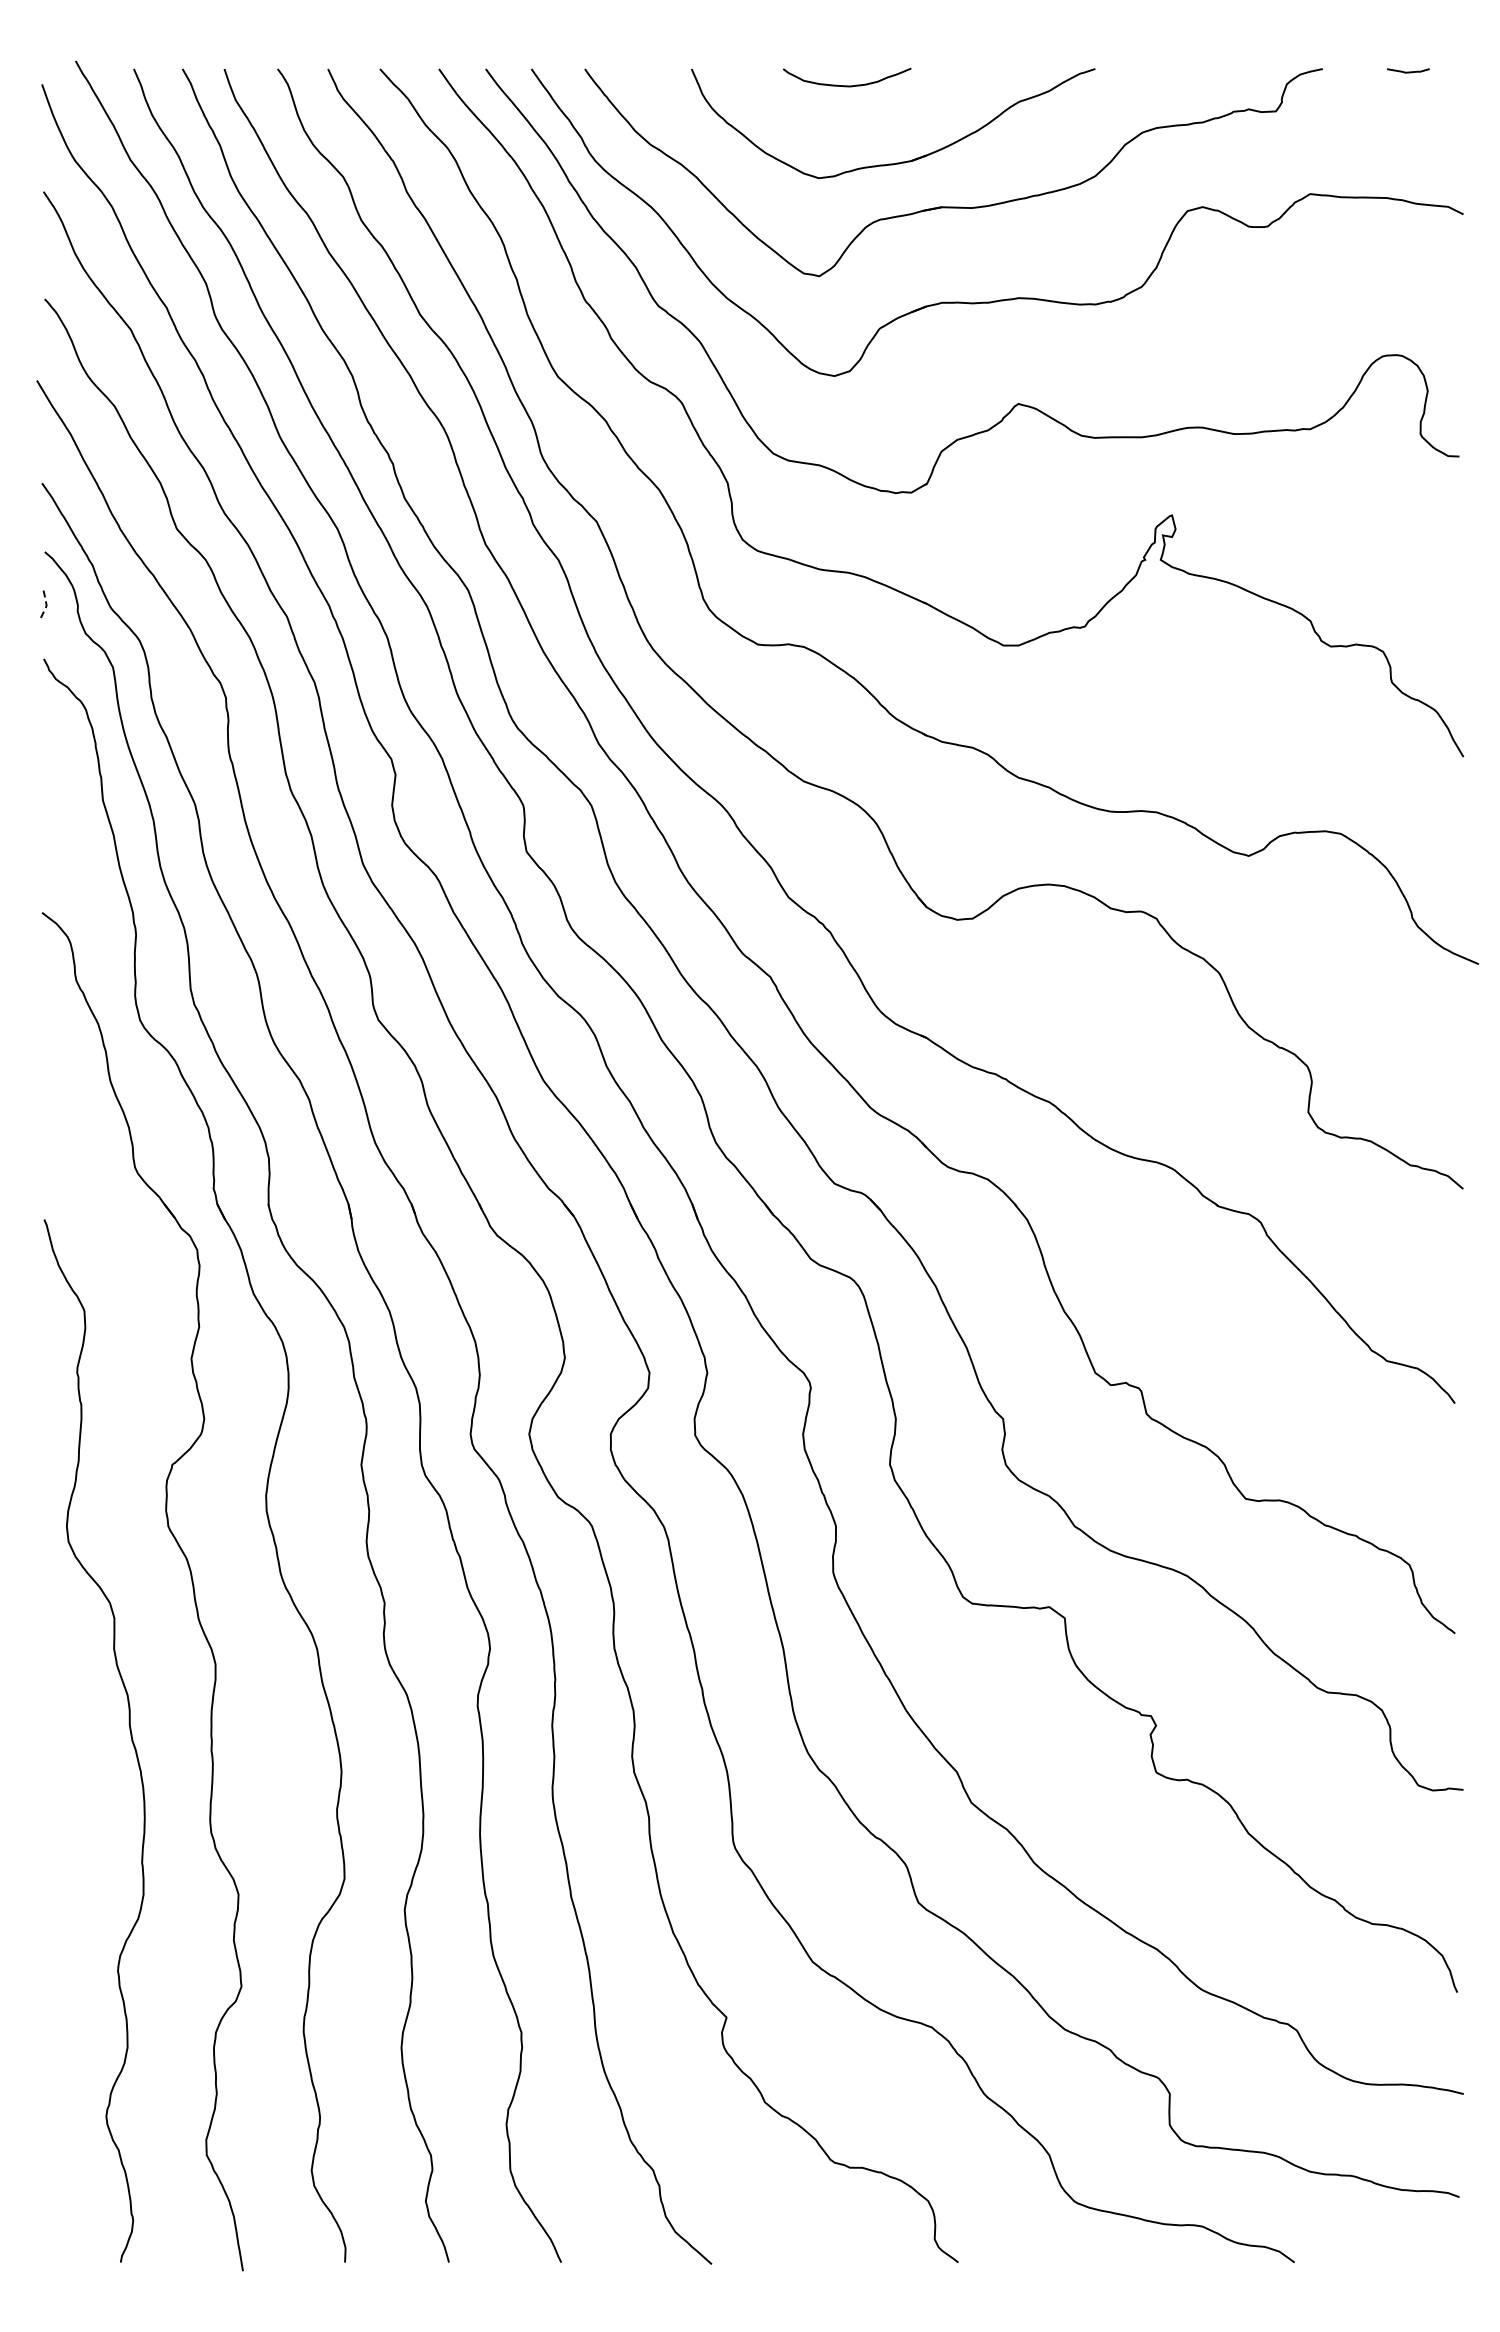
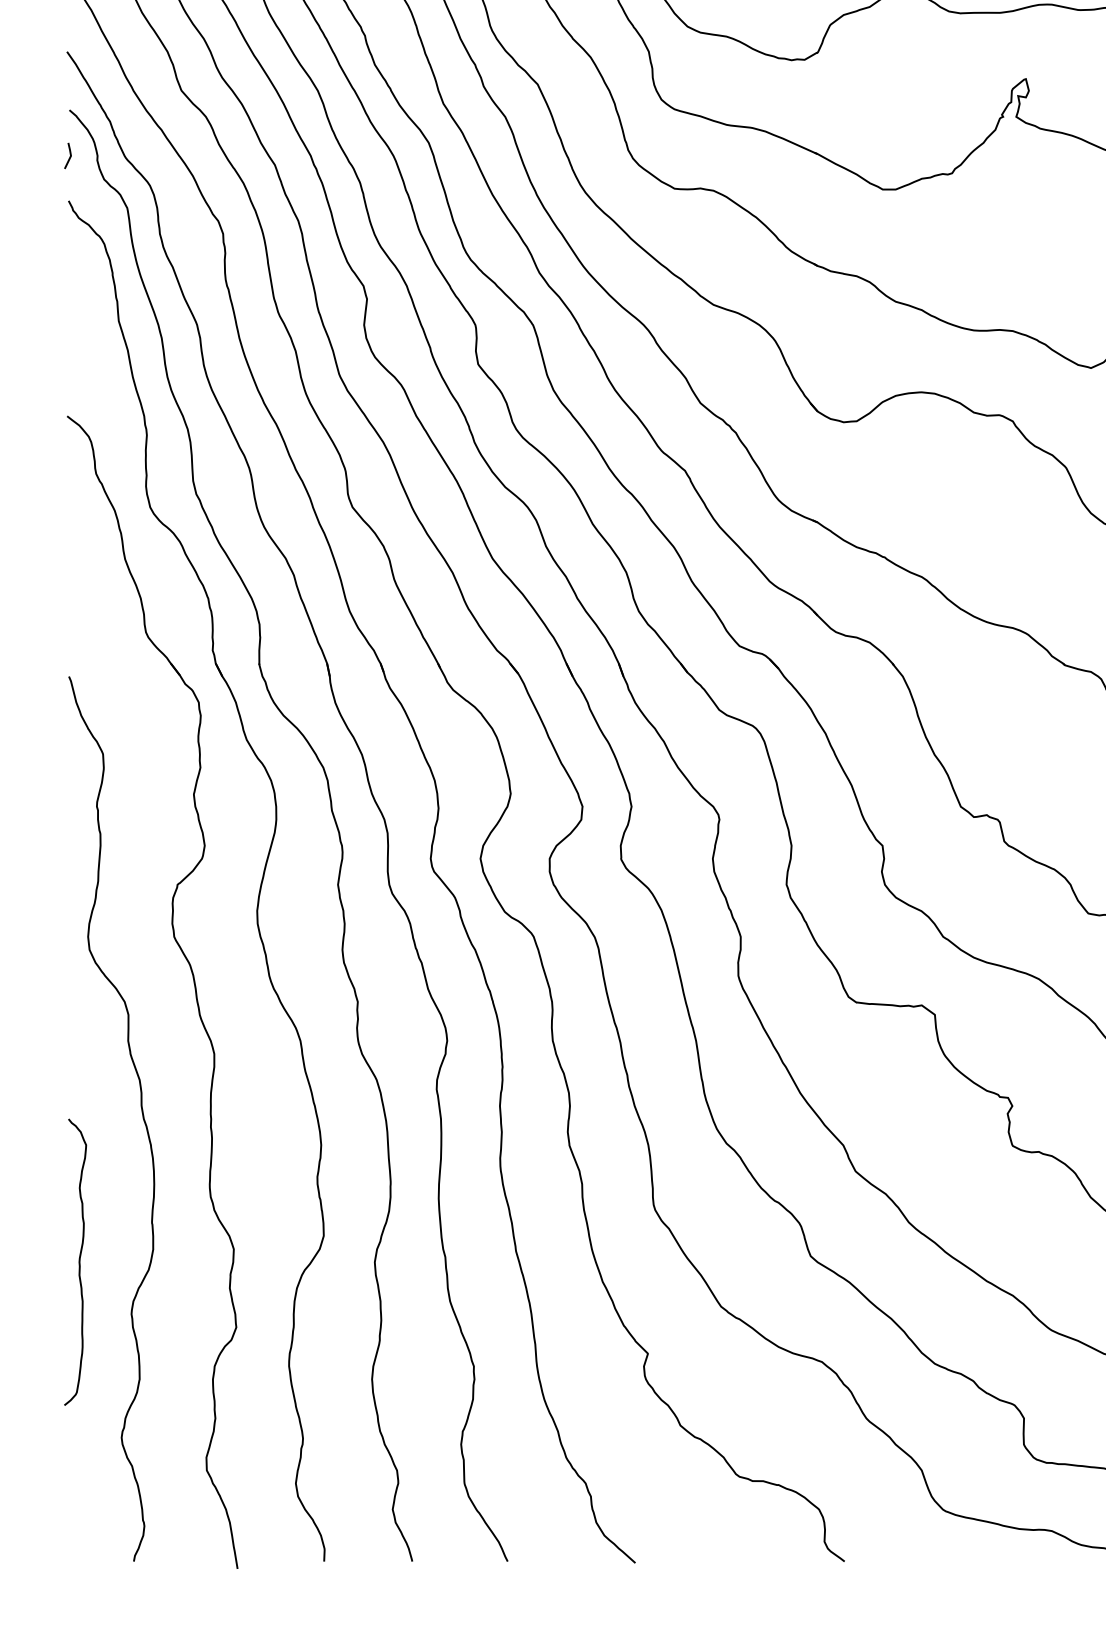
line: (46, 605) -> (70, 155), dashed -> solid
curve: (55, 1909) -> (78, 1261), added

